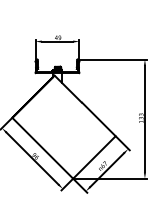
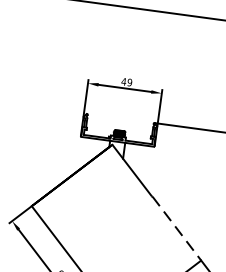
line: (98, 119) -> (176, 228), solid -> dashed

